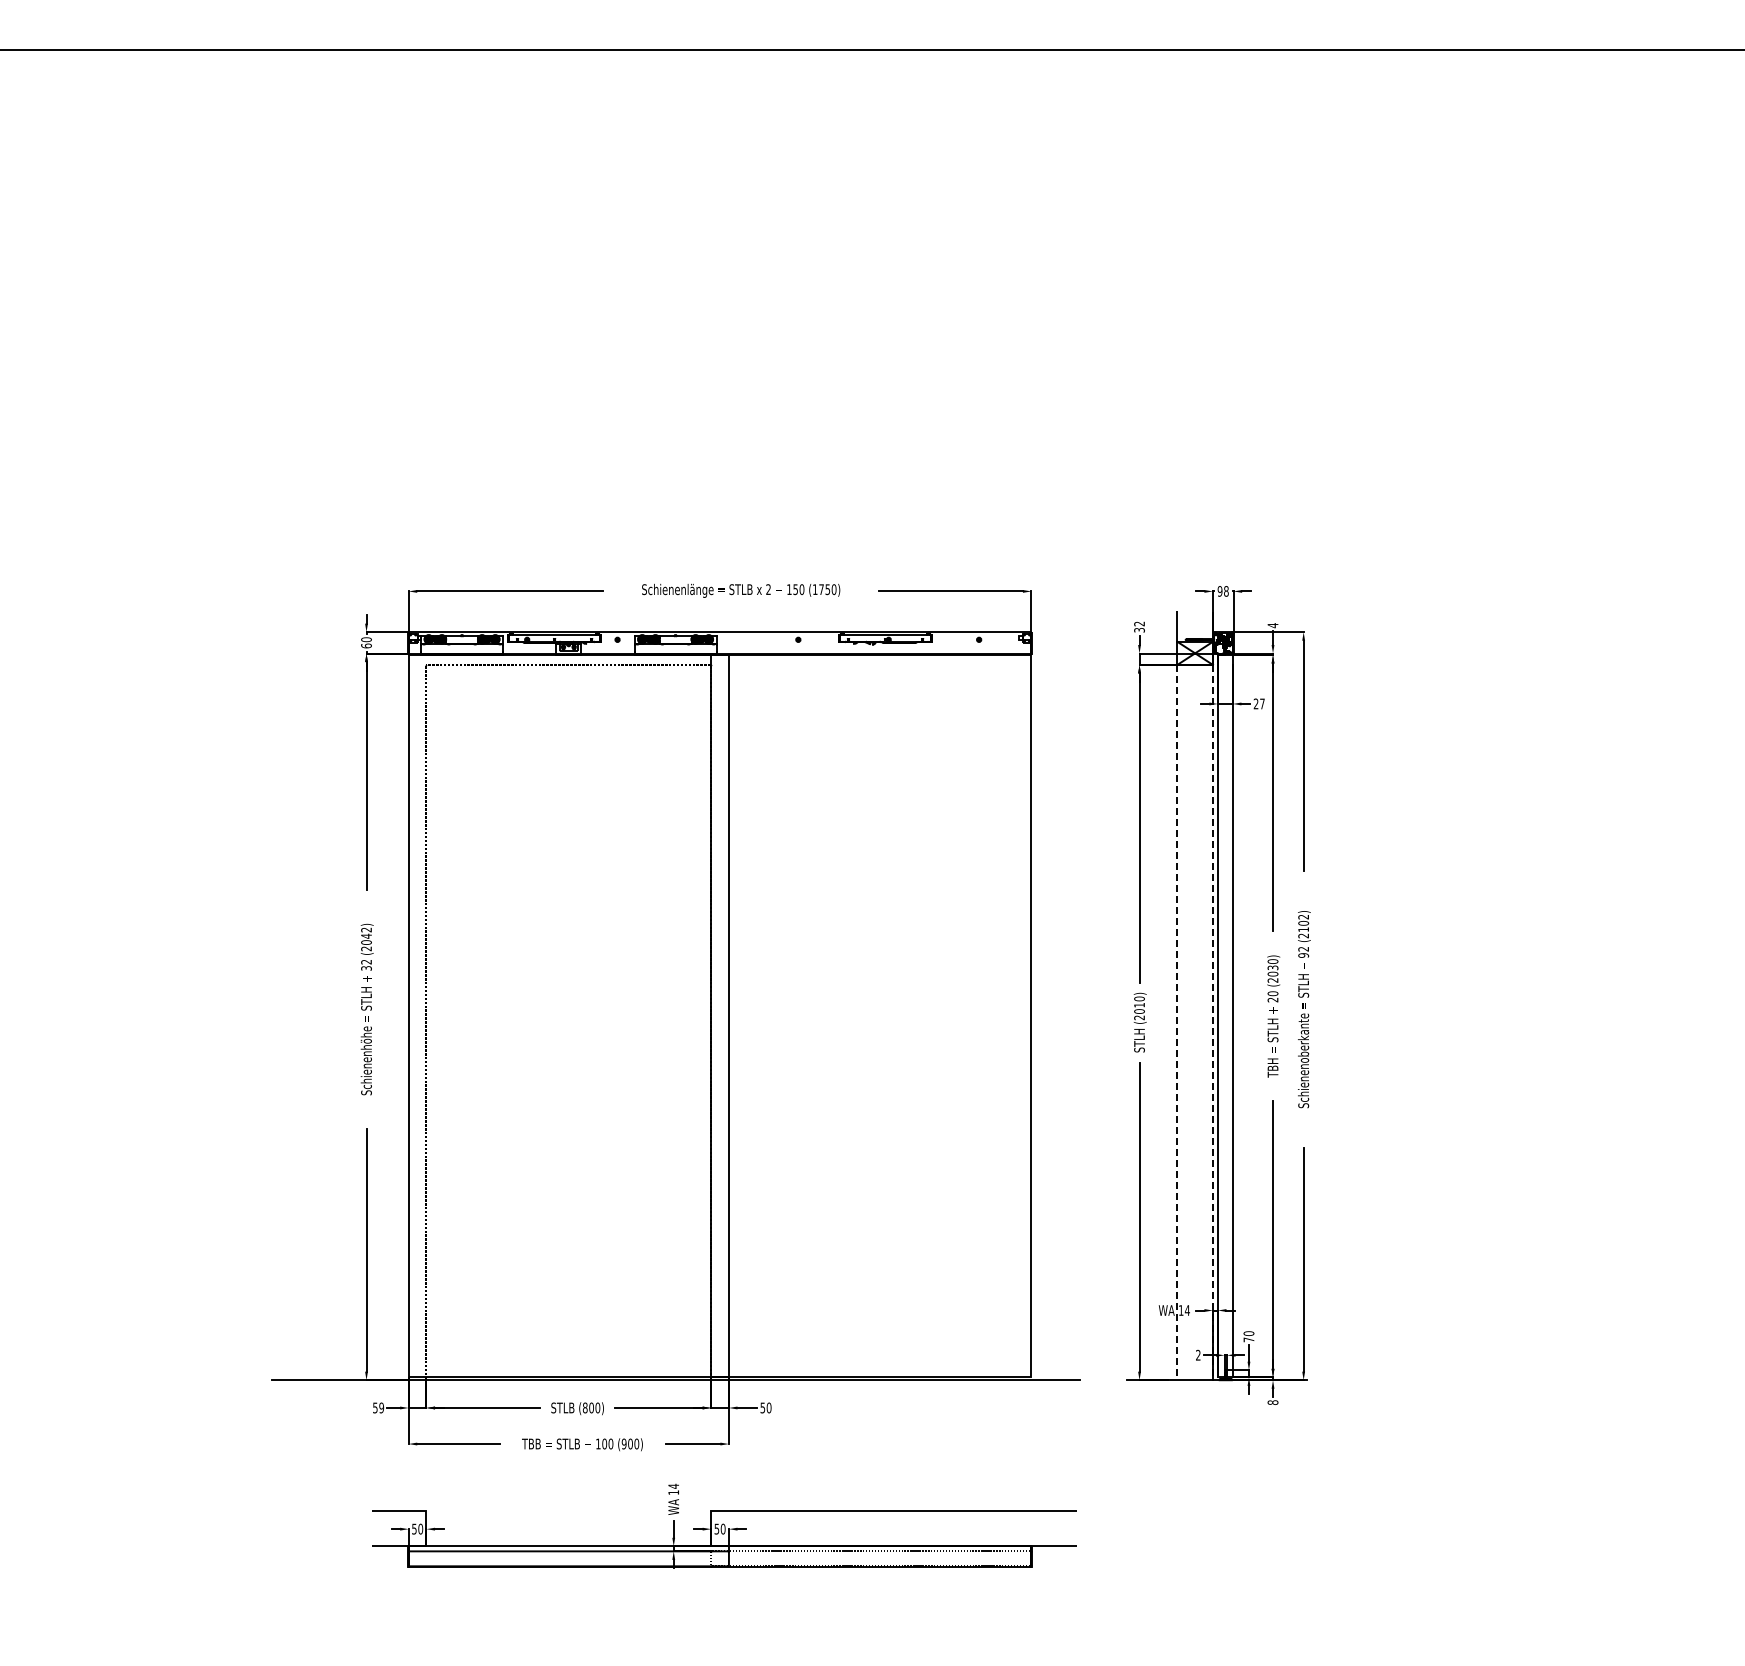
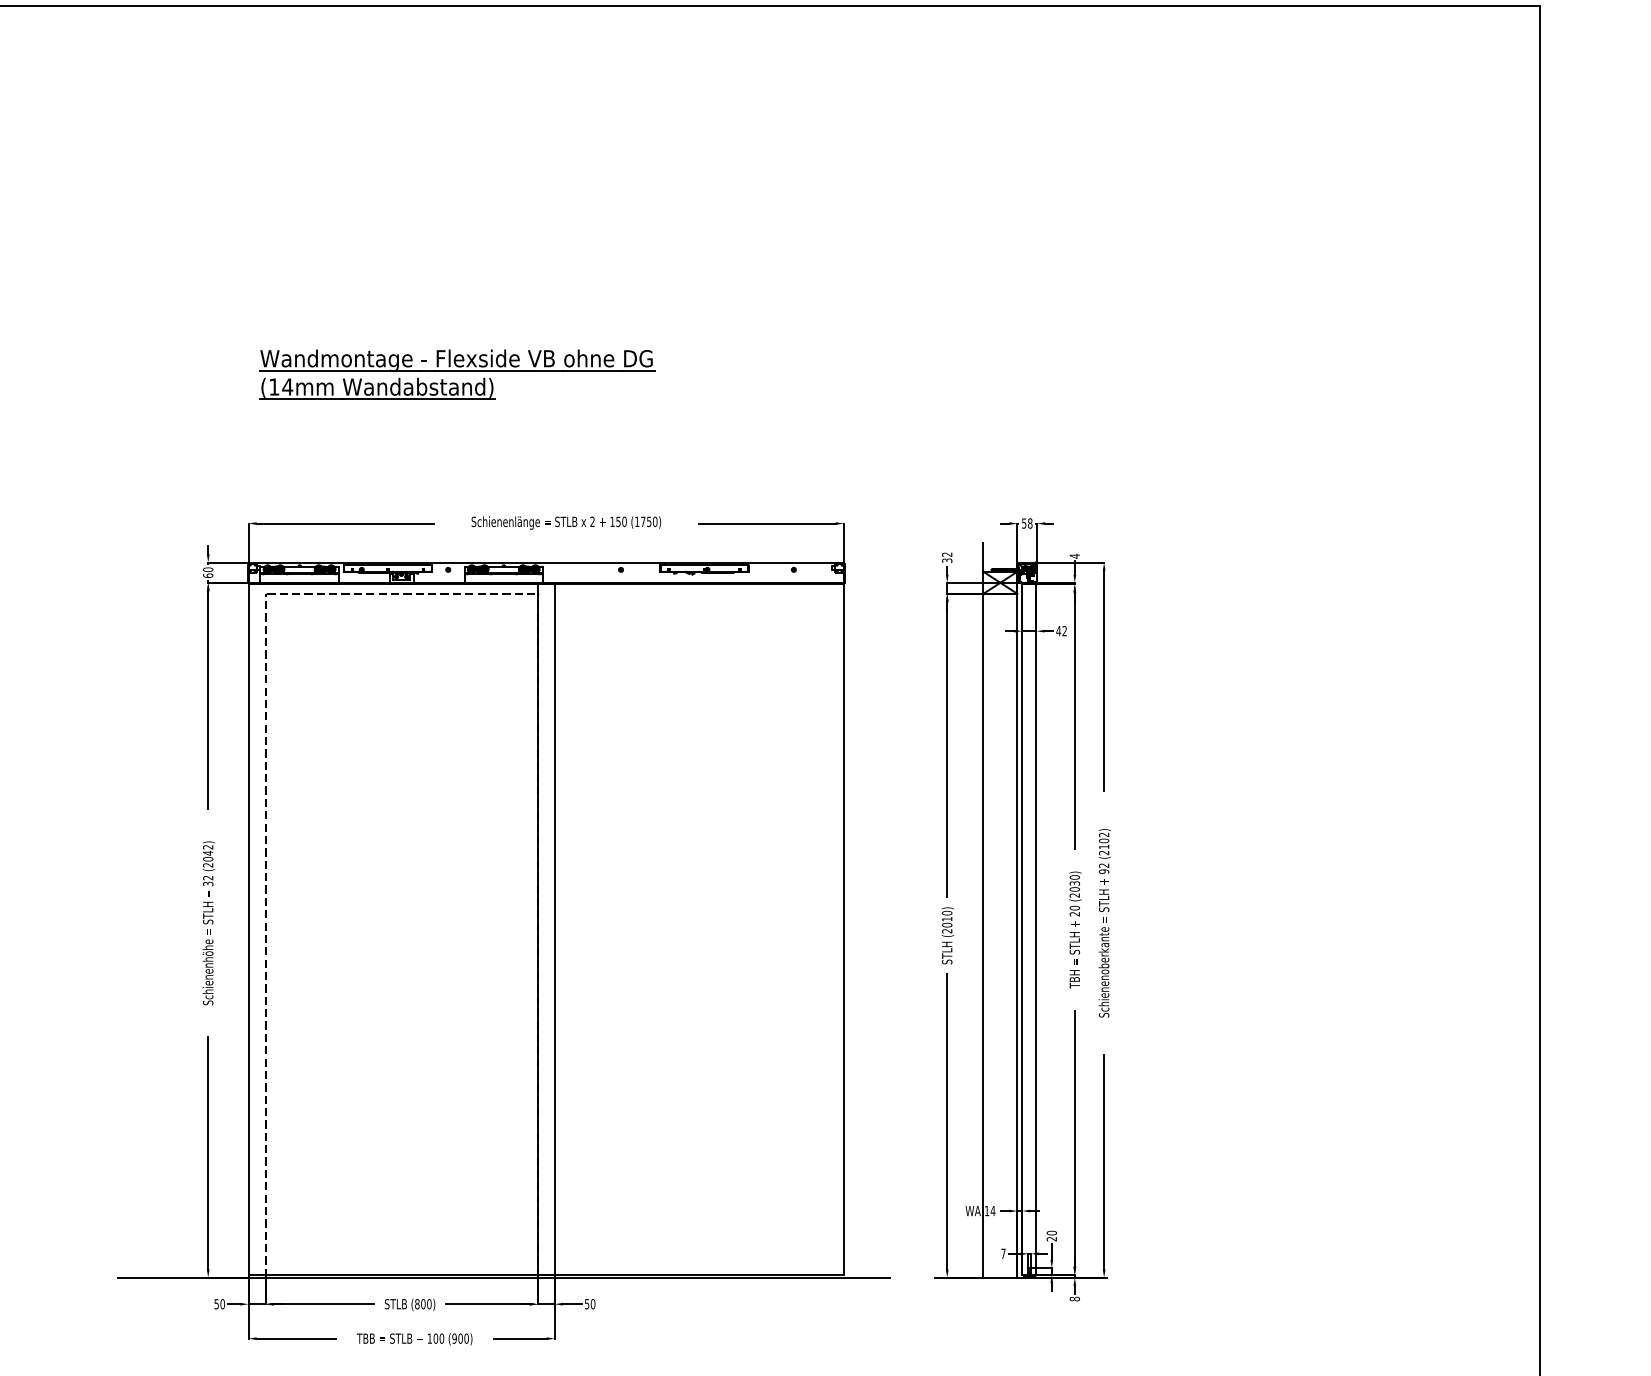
part: (626, 435) -> (456, 374), added
text: (1219, 591) -> (1023, 523), 98 -> 58
text: (1258, 703) -> (1060, 630), 27 -> 42
line: (1177, 1022) -> (983, 935), dashed -> solid
line: (1212, 1022) -> (1016, 935), dashed -> solid
text: (1248, 1339) -> (1051, 1238), 70 -> 20
text: (1198, 1354) -> (1003, 1253), 2 -> 7
text: (381, 1408) -> (222, 1304), 59 -> 50

